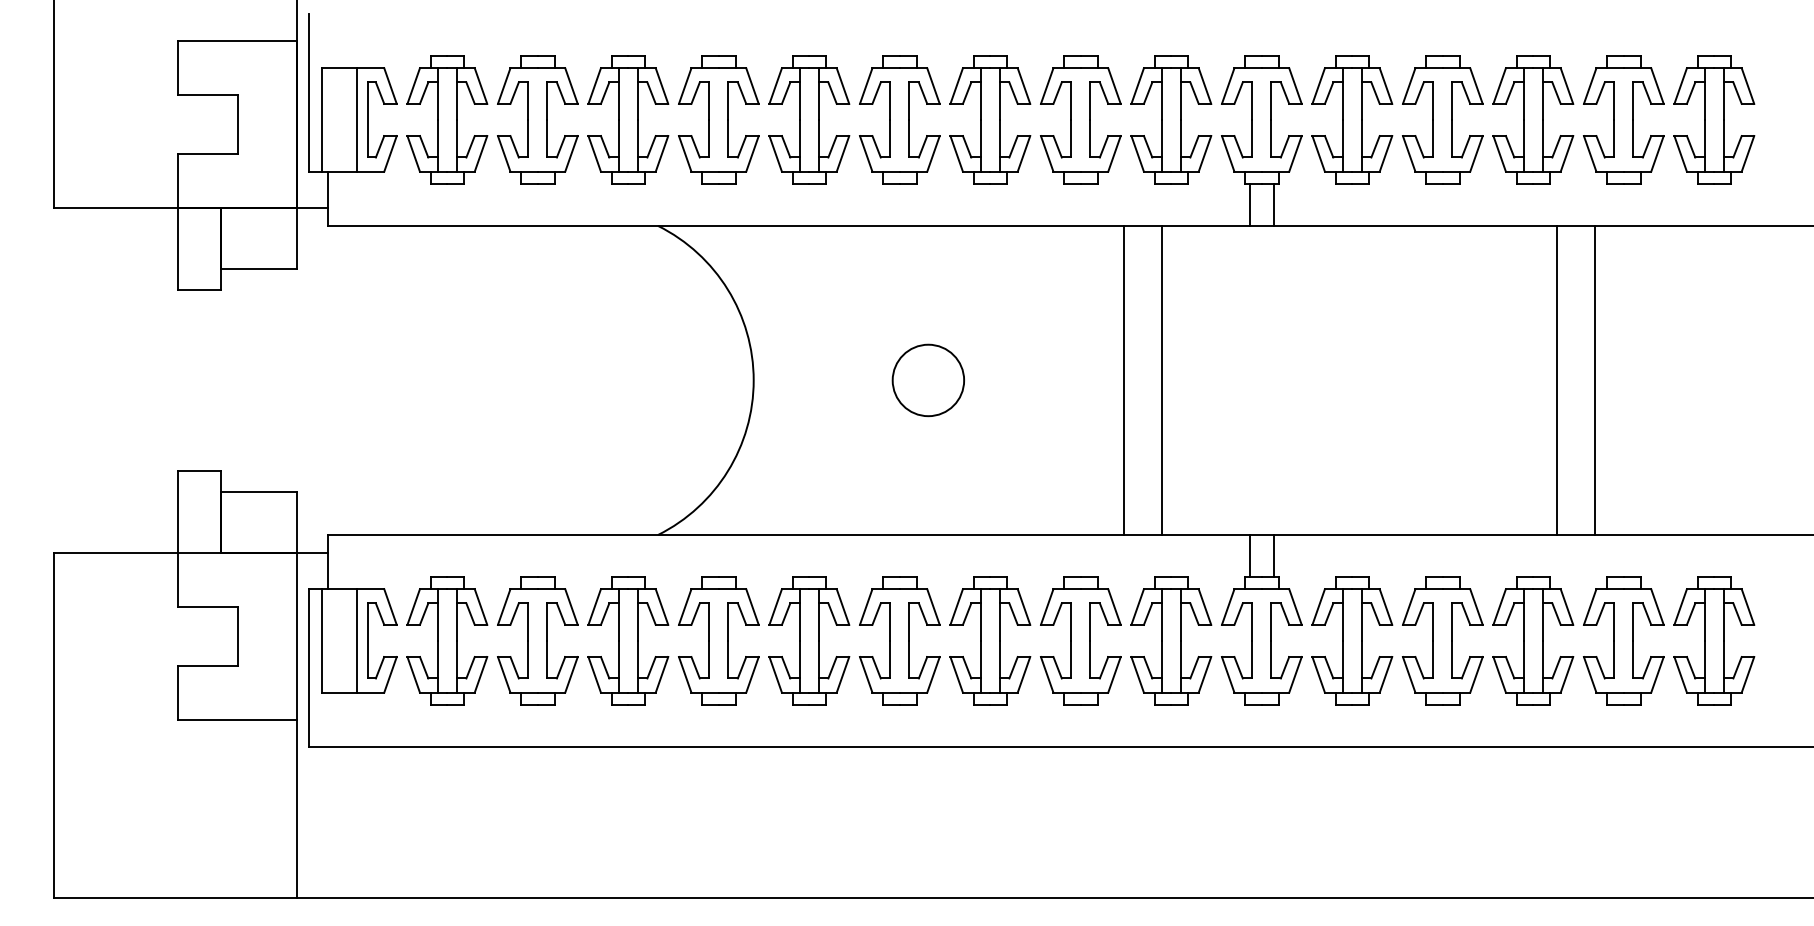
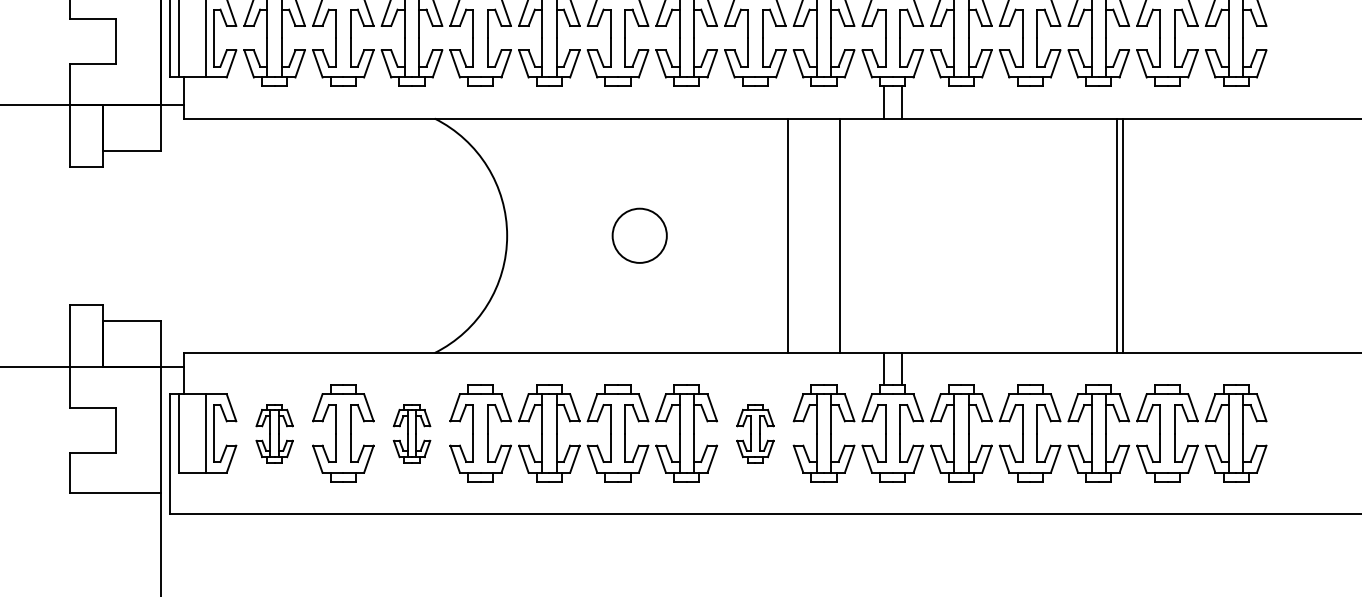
line: (1161, 379) -> (839, 235), moved
line: (1595, 379) -> (1123, 235), moved
part: (447, 640) -> (274, 433), size x0.6
part: (628, 640) -> (412, 433), size x0.6
part: (1080, 640) -> (755, 433), size x0.6

